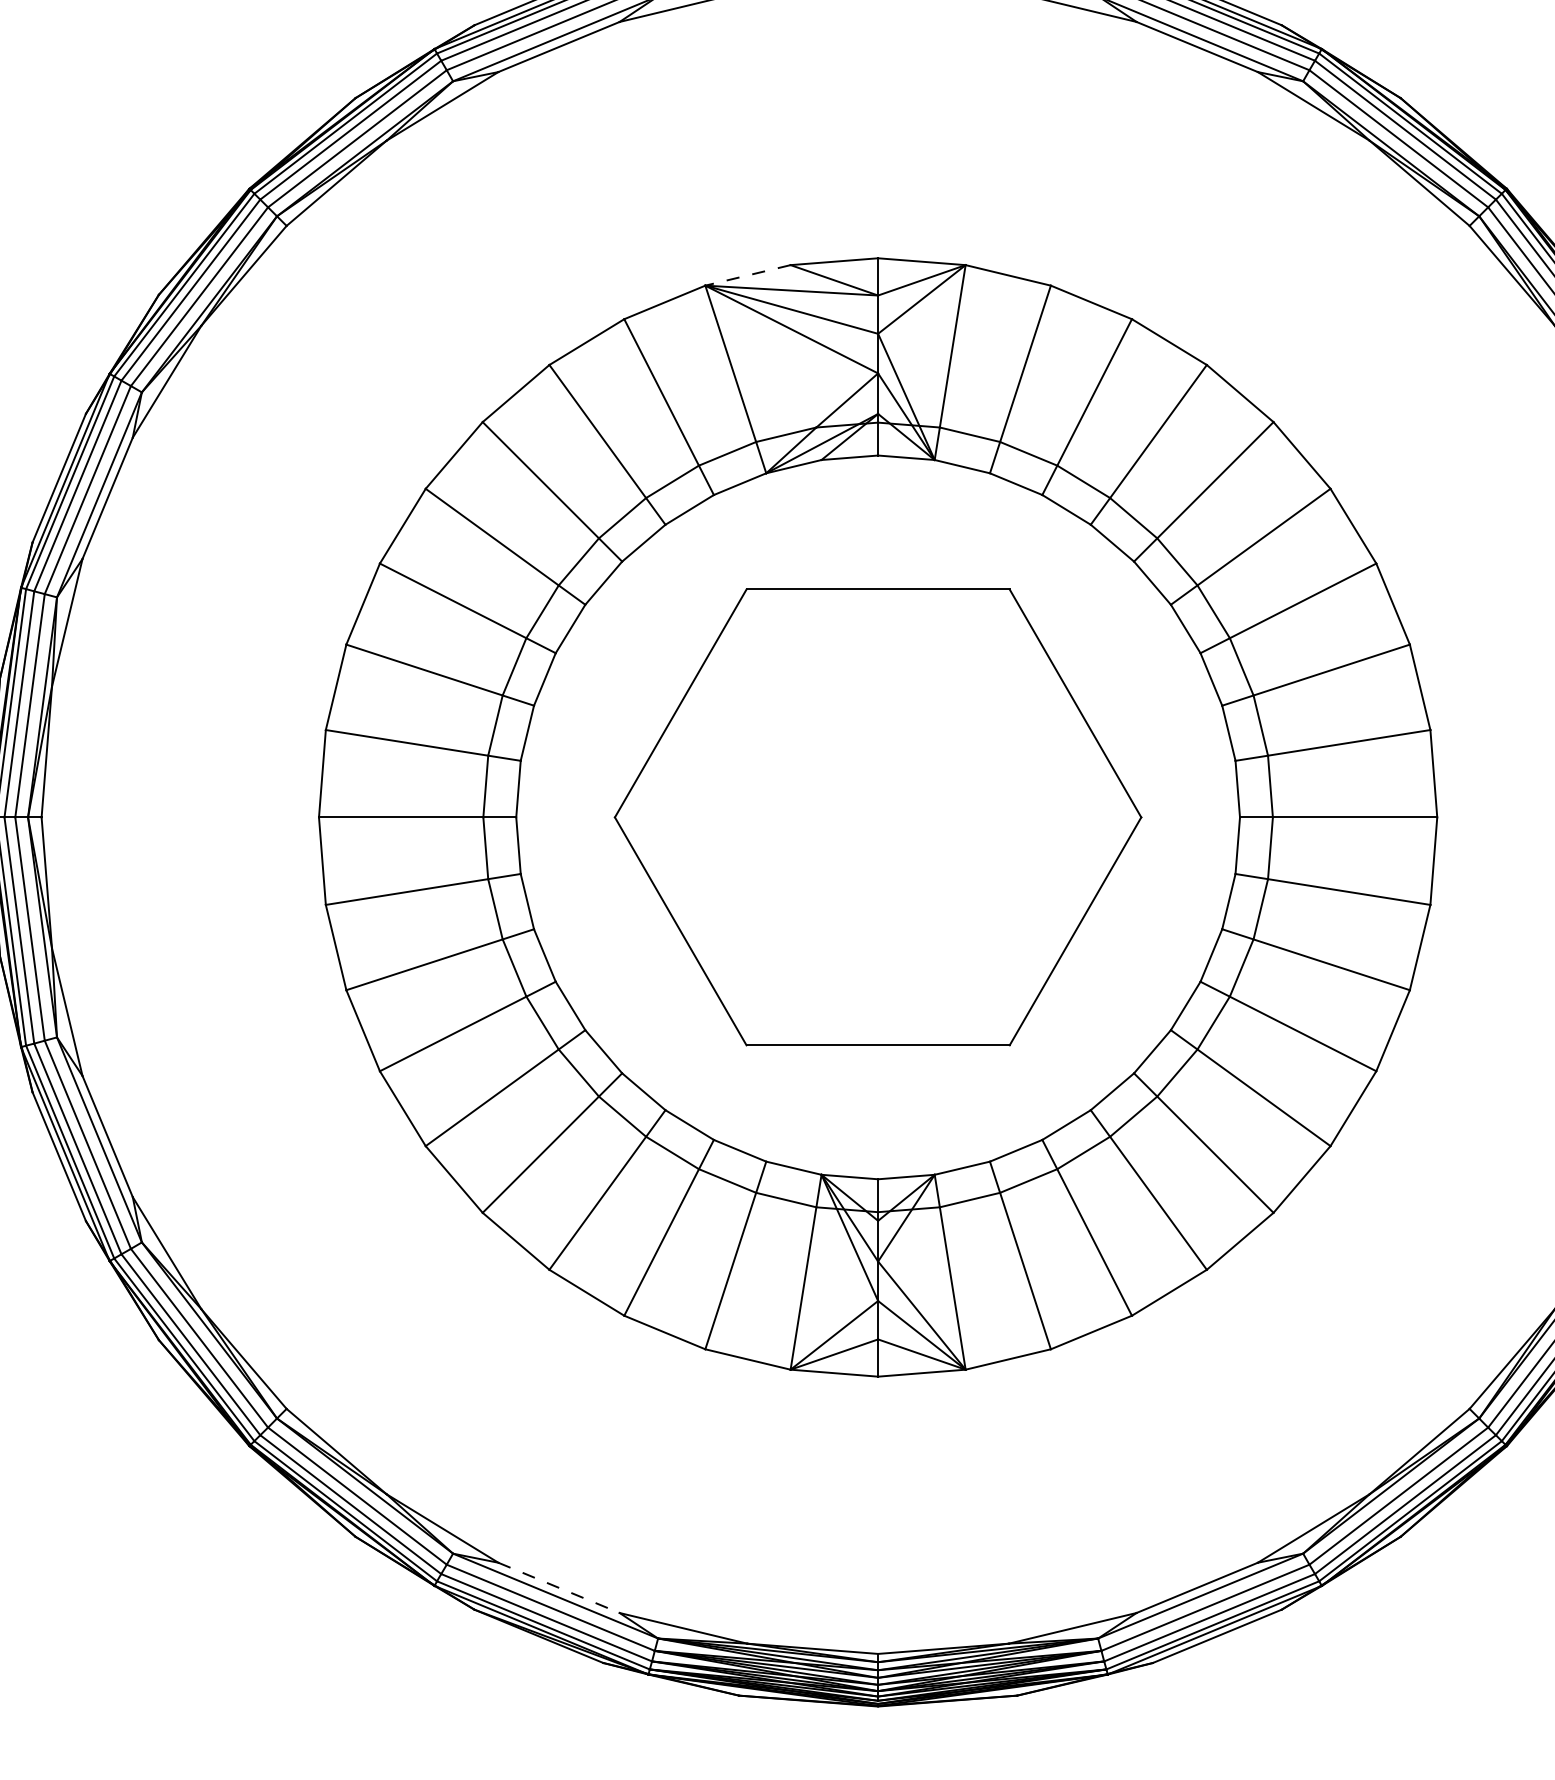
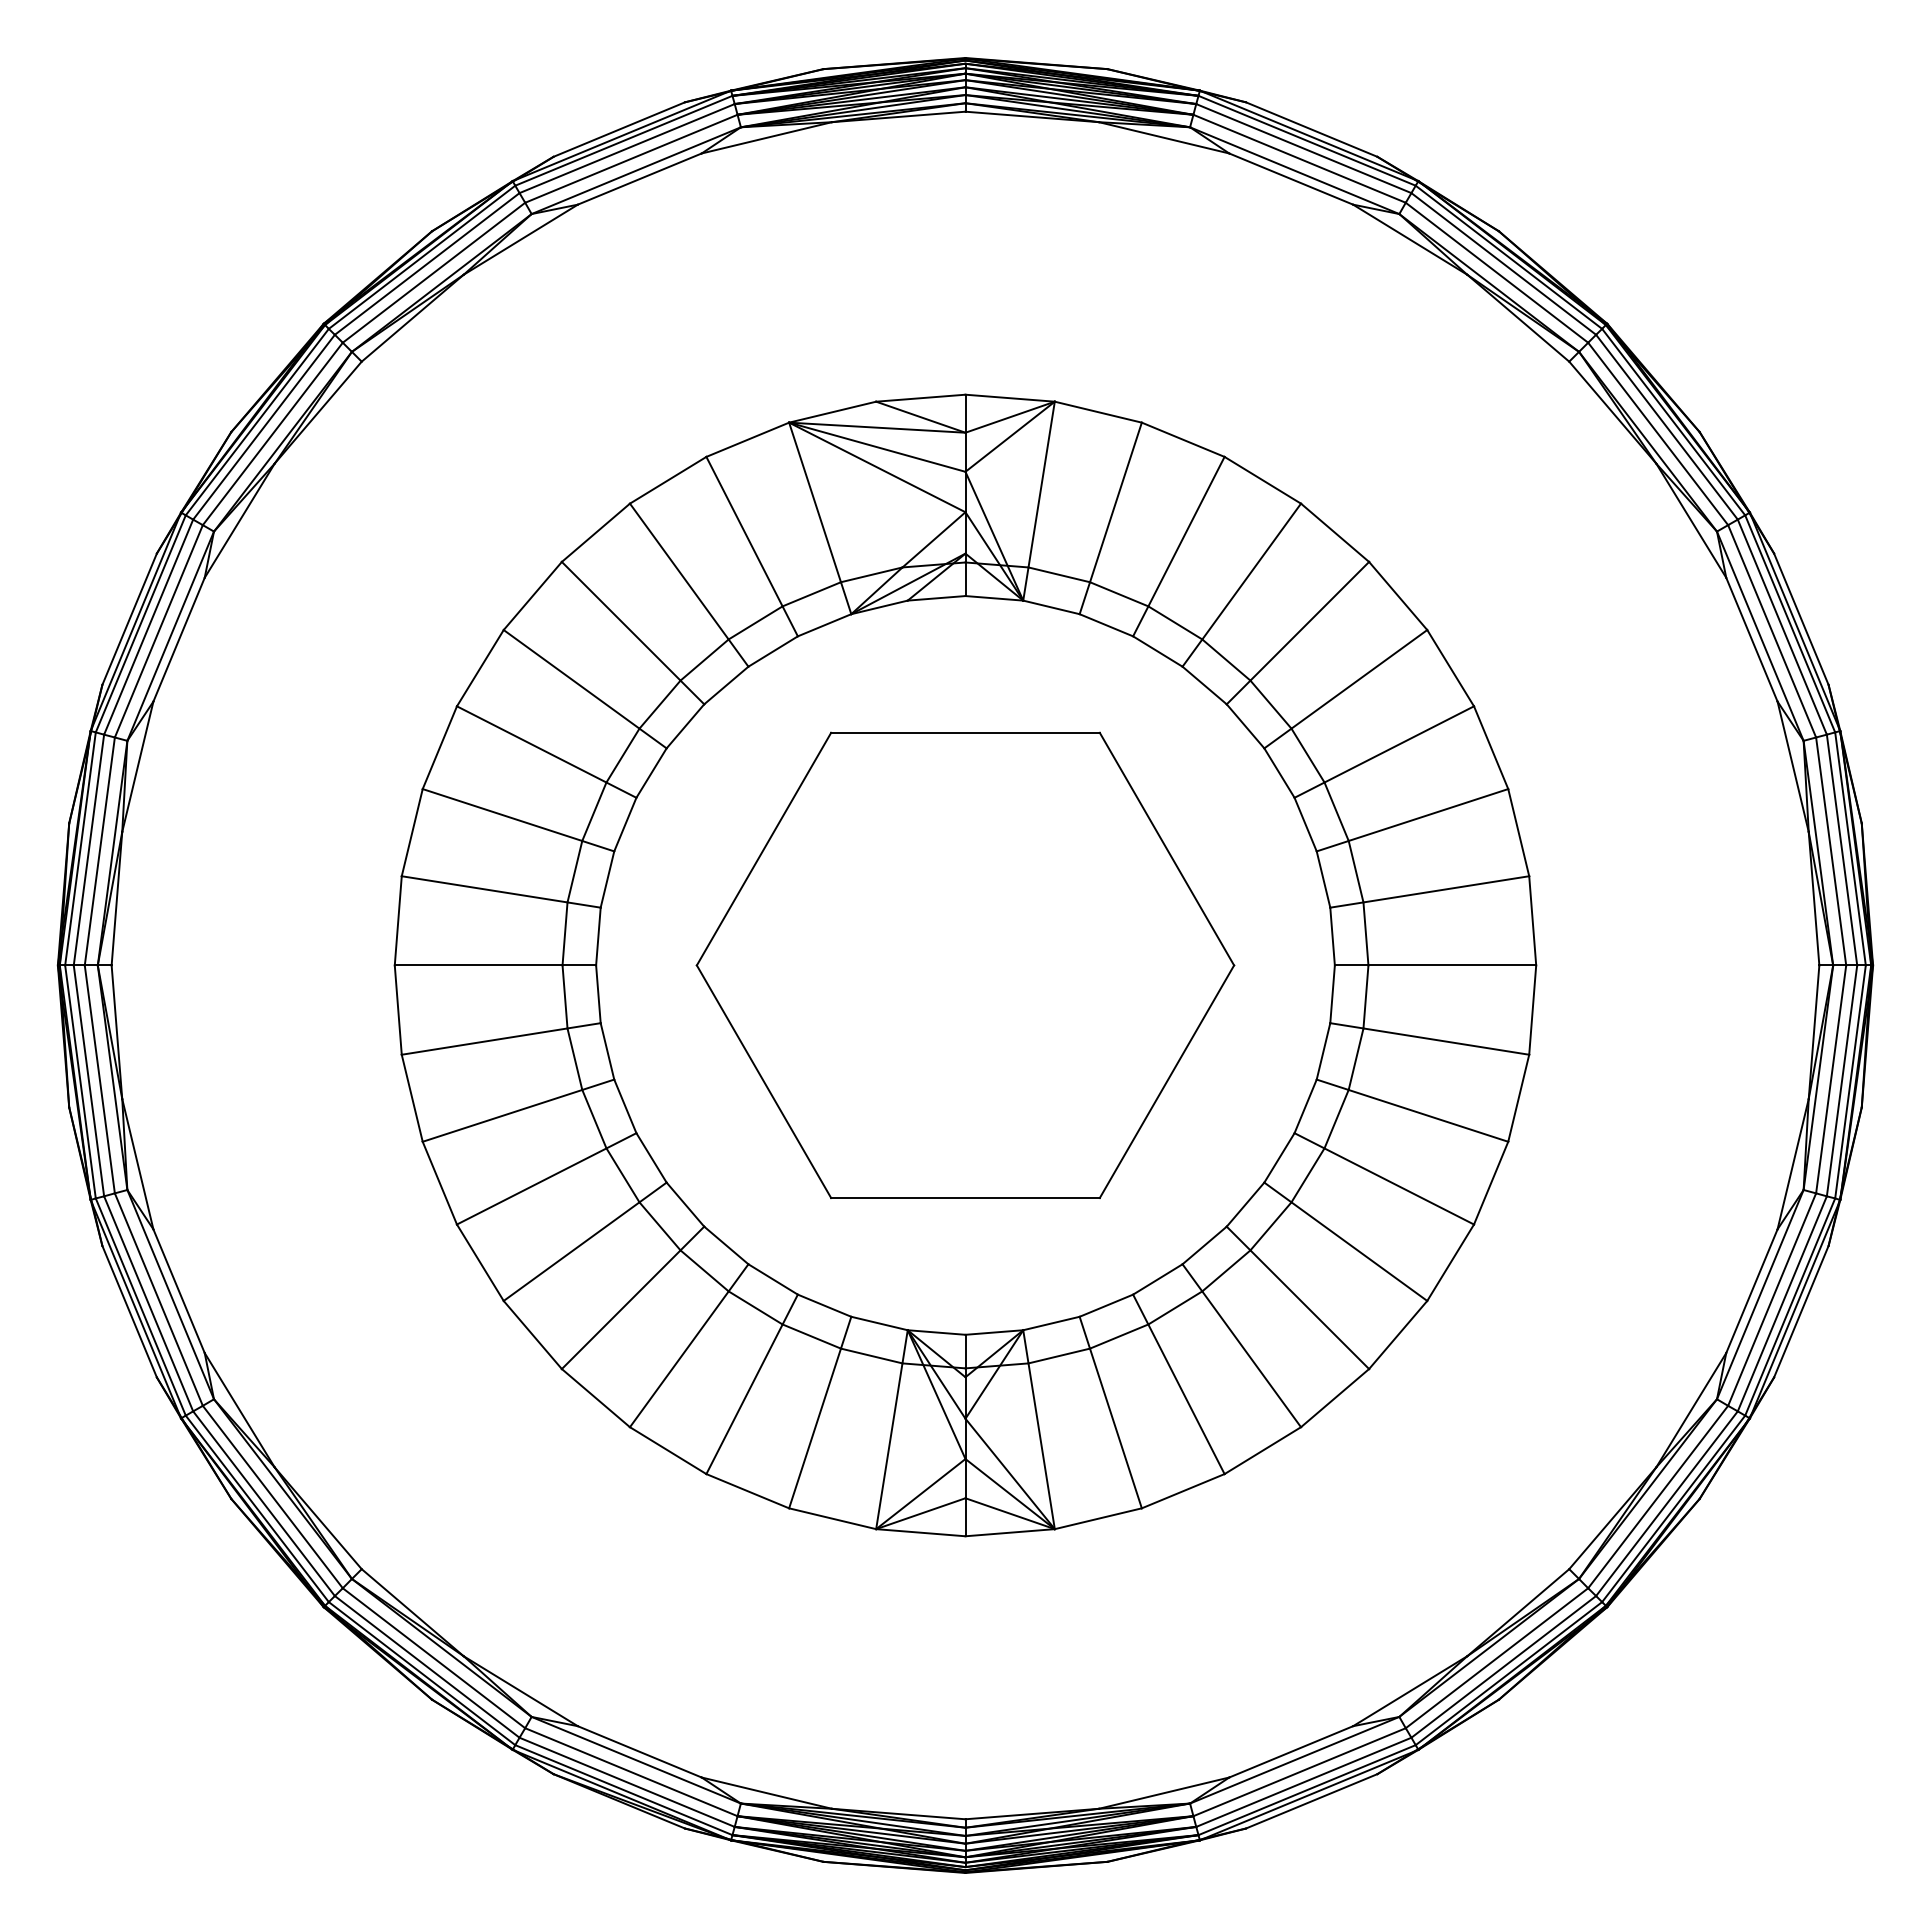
line: (747, 275) -> (832, 412), dashed -> solid
line: (559, 1588) -> (640, 1752), dashed -> solid

